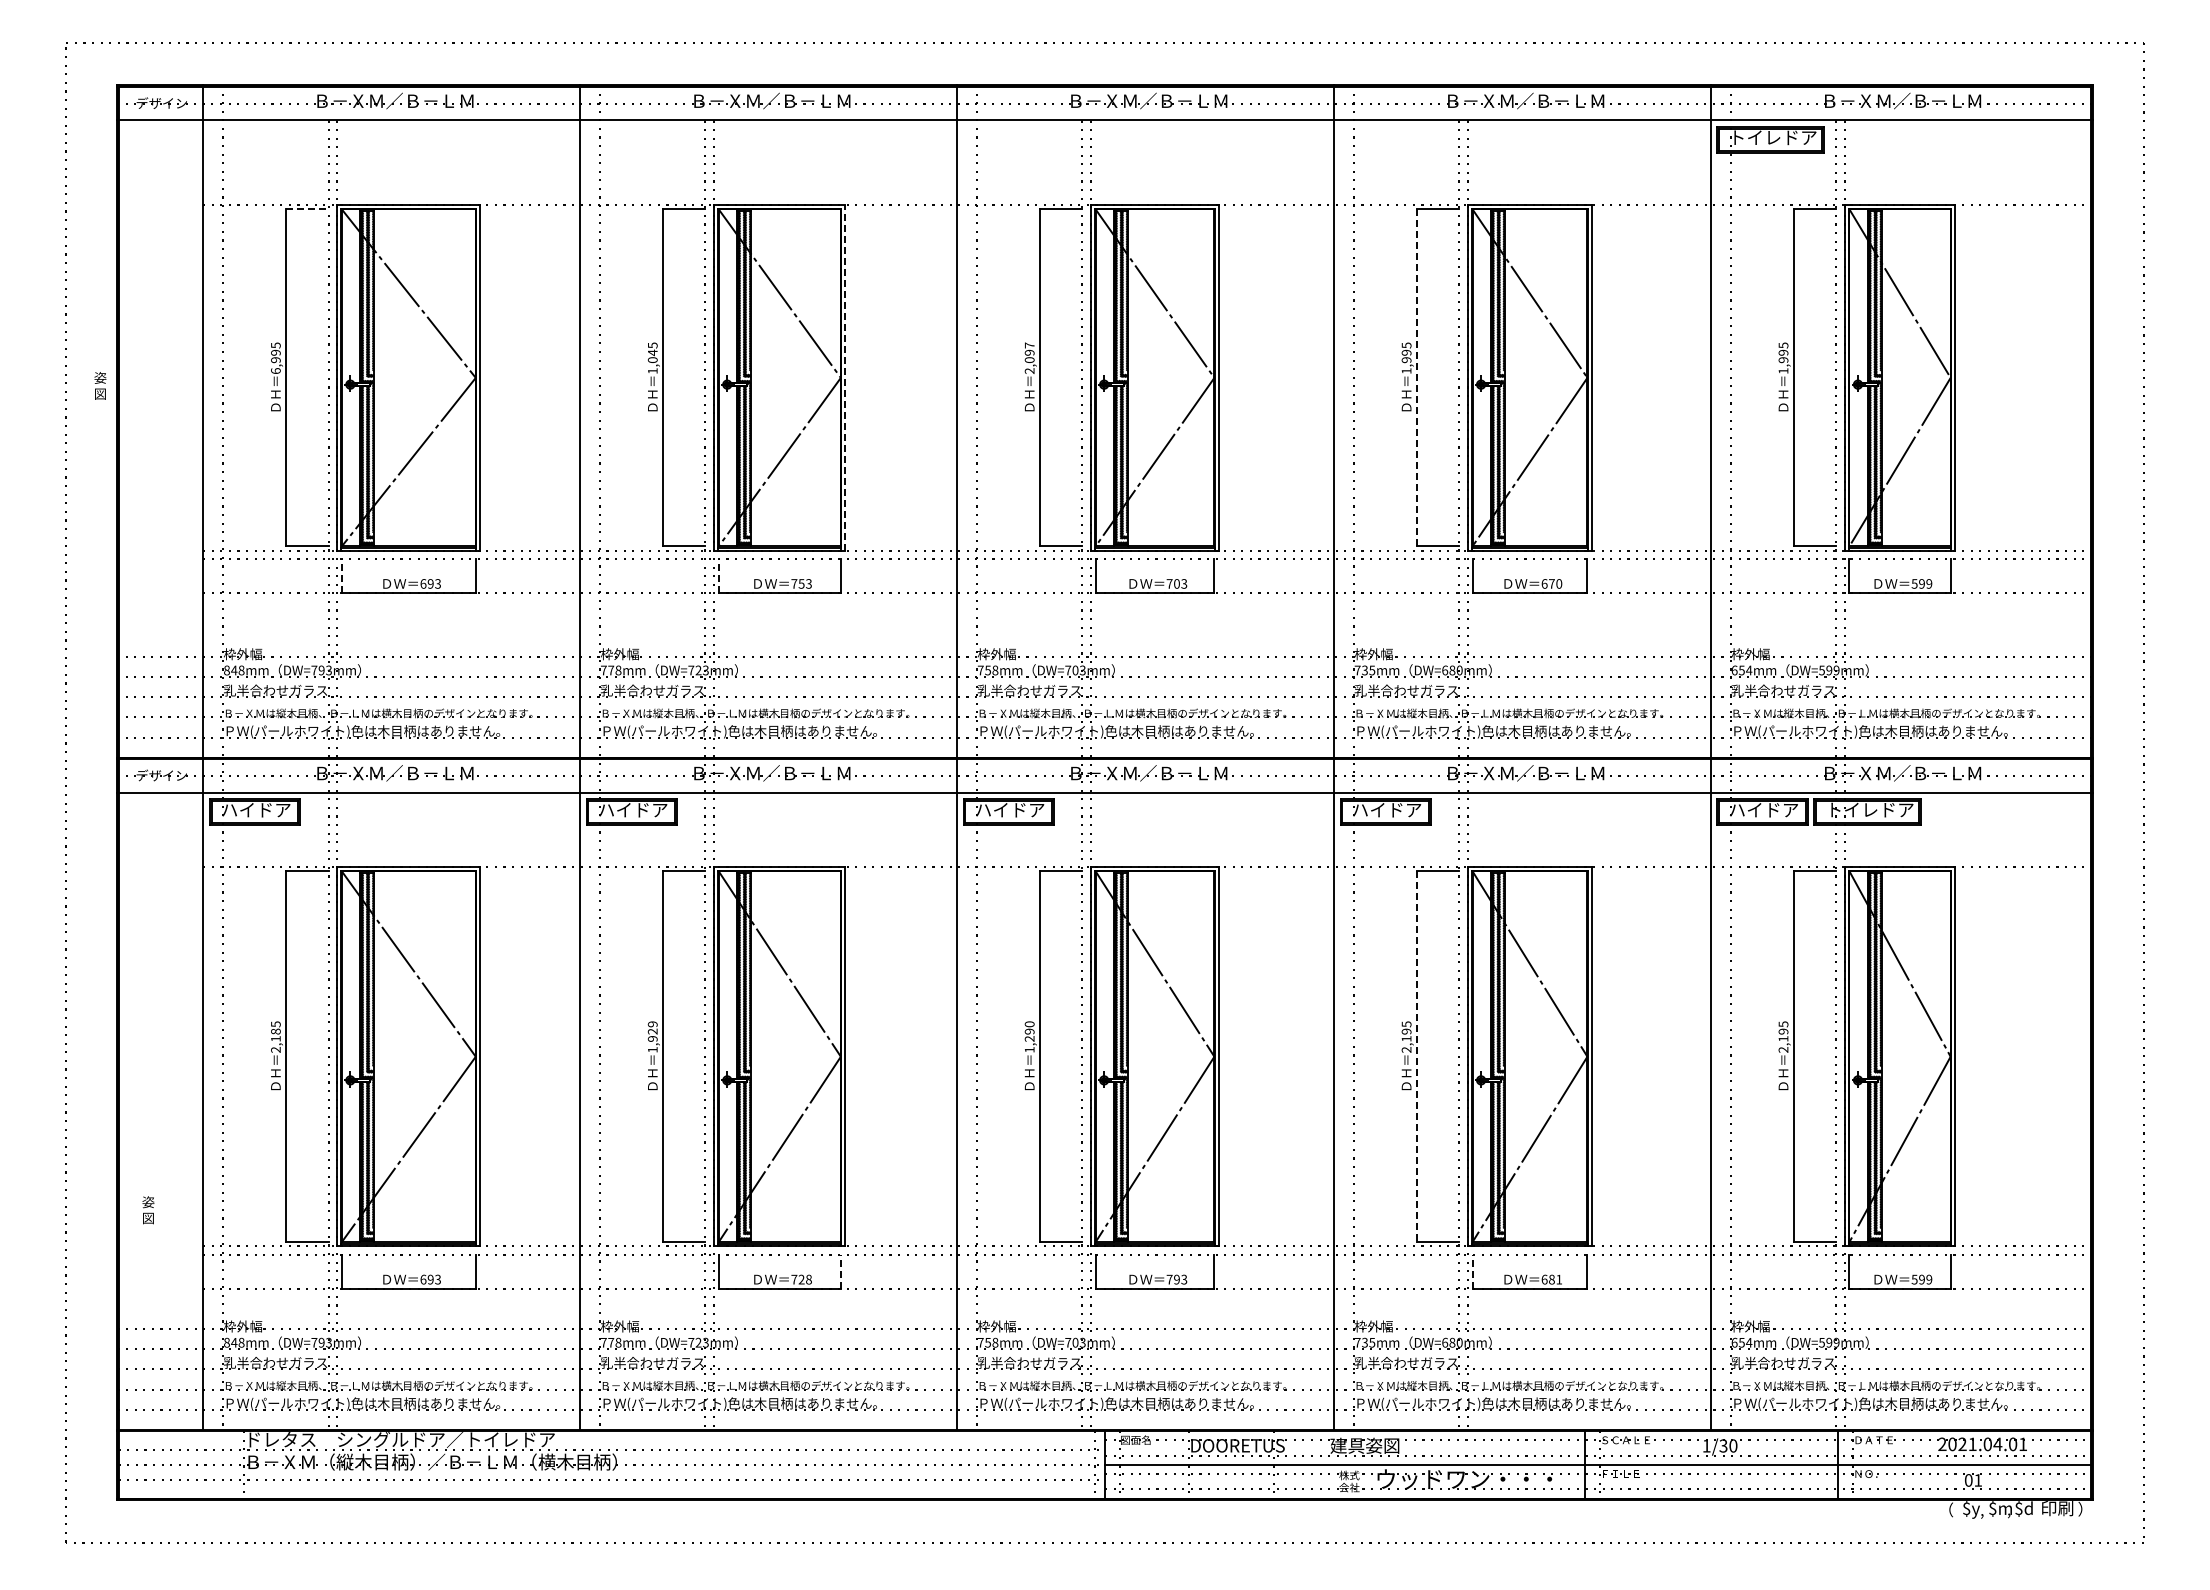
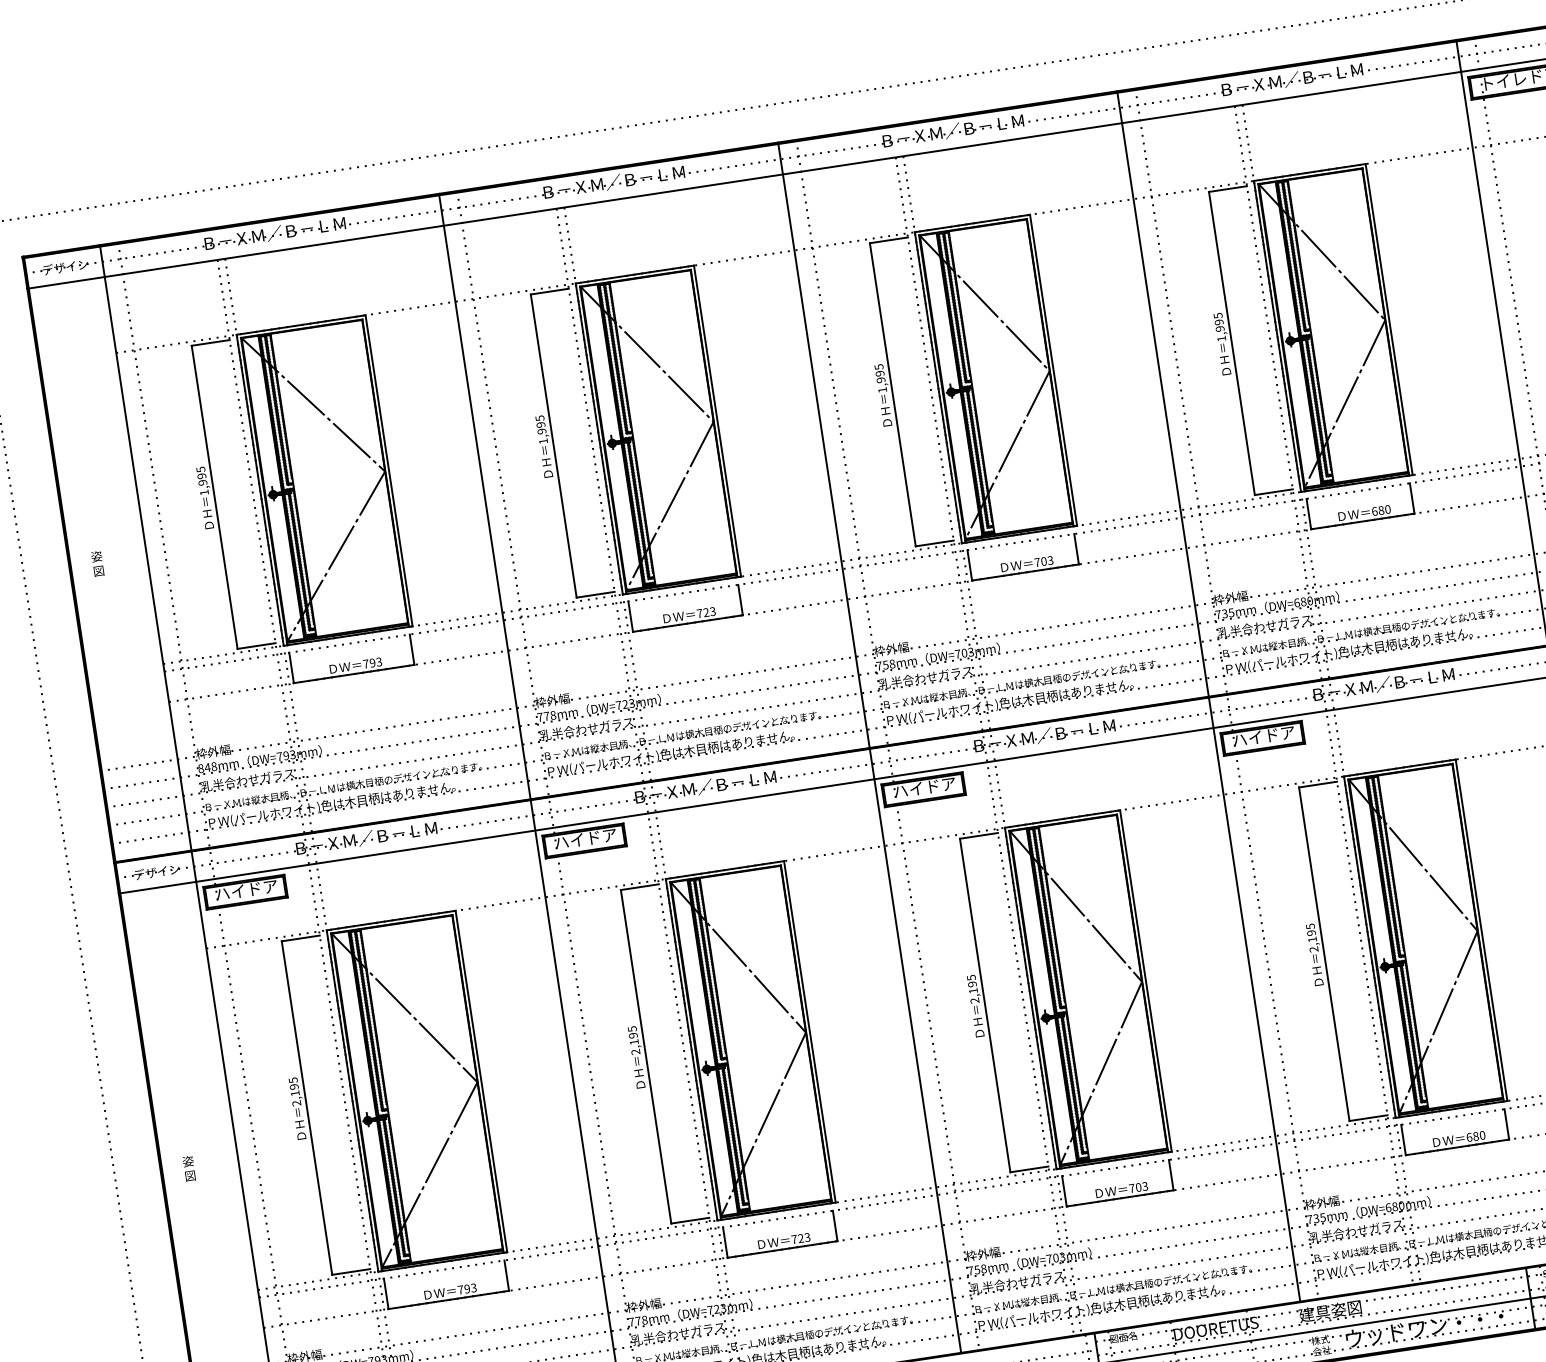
line: (307, 209) -> (210, 342), dashed -> solid
text: (652, 356) -> (541, 428), 1,045 -> 1,995
text: (1029, 357) -> (880, 377), 2,097 -> 1,995
text: (275, 370) -> (203, 492), 6,995 -> 1,995
line: (845, 377) -> (717, 420), dashed -> solid
line: (1417, 378) -> (1232, 343), dashed -> solid
text: (100, 385) -> (97, 563), moved
line: (341, 575) -> (291, 667), dashed -> solid
line: (718, 575) -> (630, 616), dashed -> solid
text: (423, 583) -> (366, 663), 693 -> 793
text: (801, 583) -> (706, 612), 753 -> 723
text: (1551, 583) -> (1380, 510), 670 -> 680
text: (275, 1031) -> (293, 1086), 2,185 -> 2,195
text: (652, 1036) -> (633, 1040), 1,929 -> 2,195
text: (1029, 1036) -> (972, 988), 1,290 -> 2,195
line: (1417, 1057) -> (1324, 954), dashed -> solid
text: (148, 1210) -> (189, 1168), moved
line: (840, 1271) -> (834, 1225), dashed -> solid
line: (1472, 1271) -> (1403, 1139), dashed -> solid
text: (423, 1279) -> (460, 1289), 693 -> 793
text: (808, 1279) -> (807, 1237), 728 -> 723
text: (1176, 1279) -> (1138, 1187), 793 -> 703
text: (1559, 1279) -> (1482, 1135), 681 -> 680

